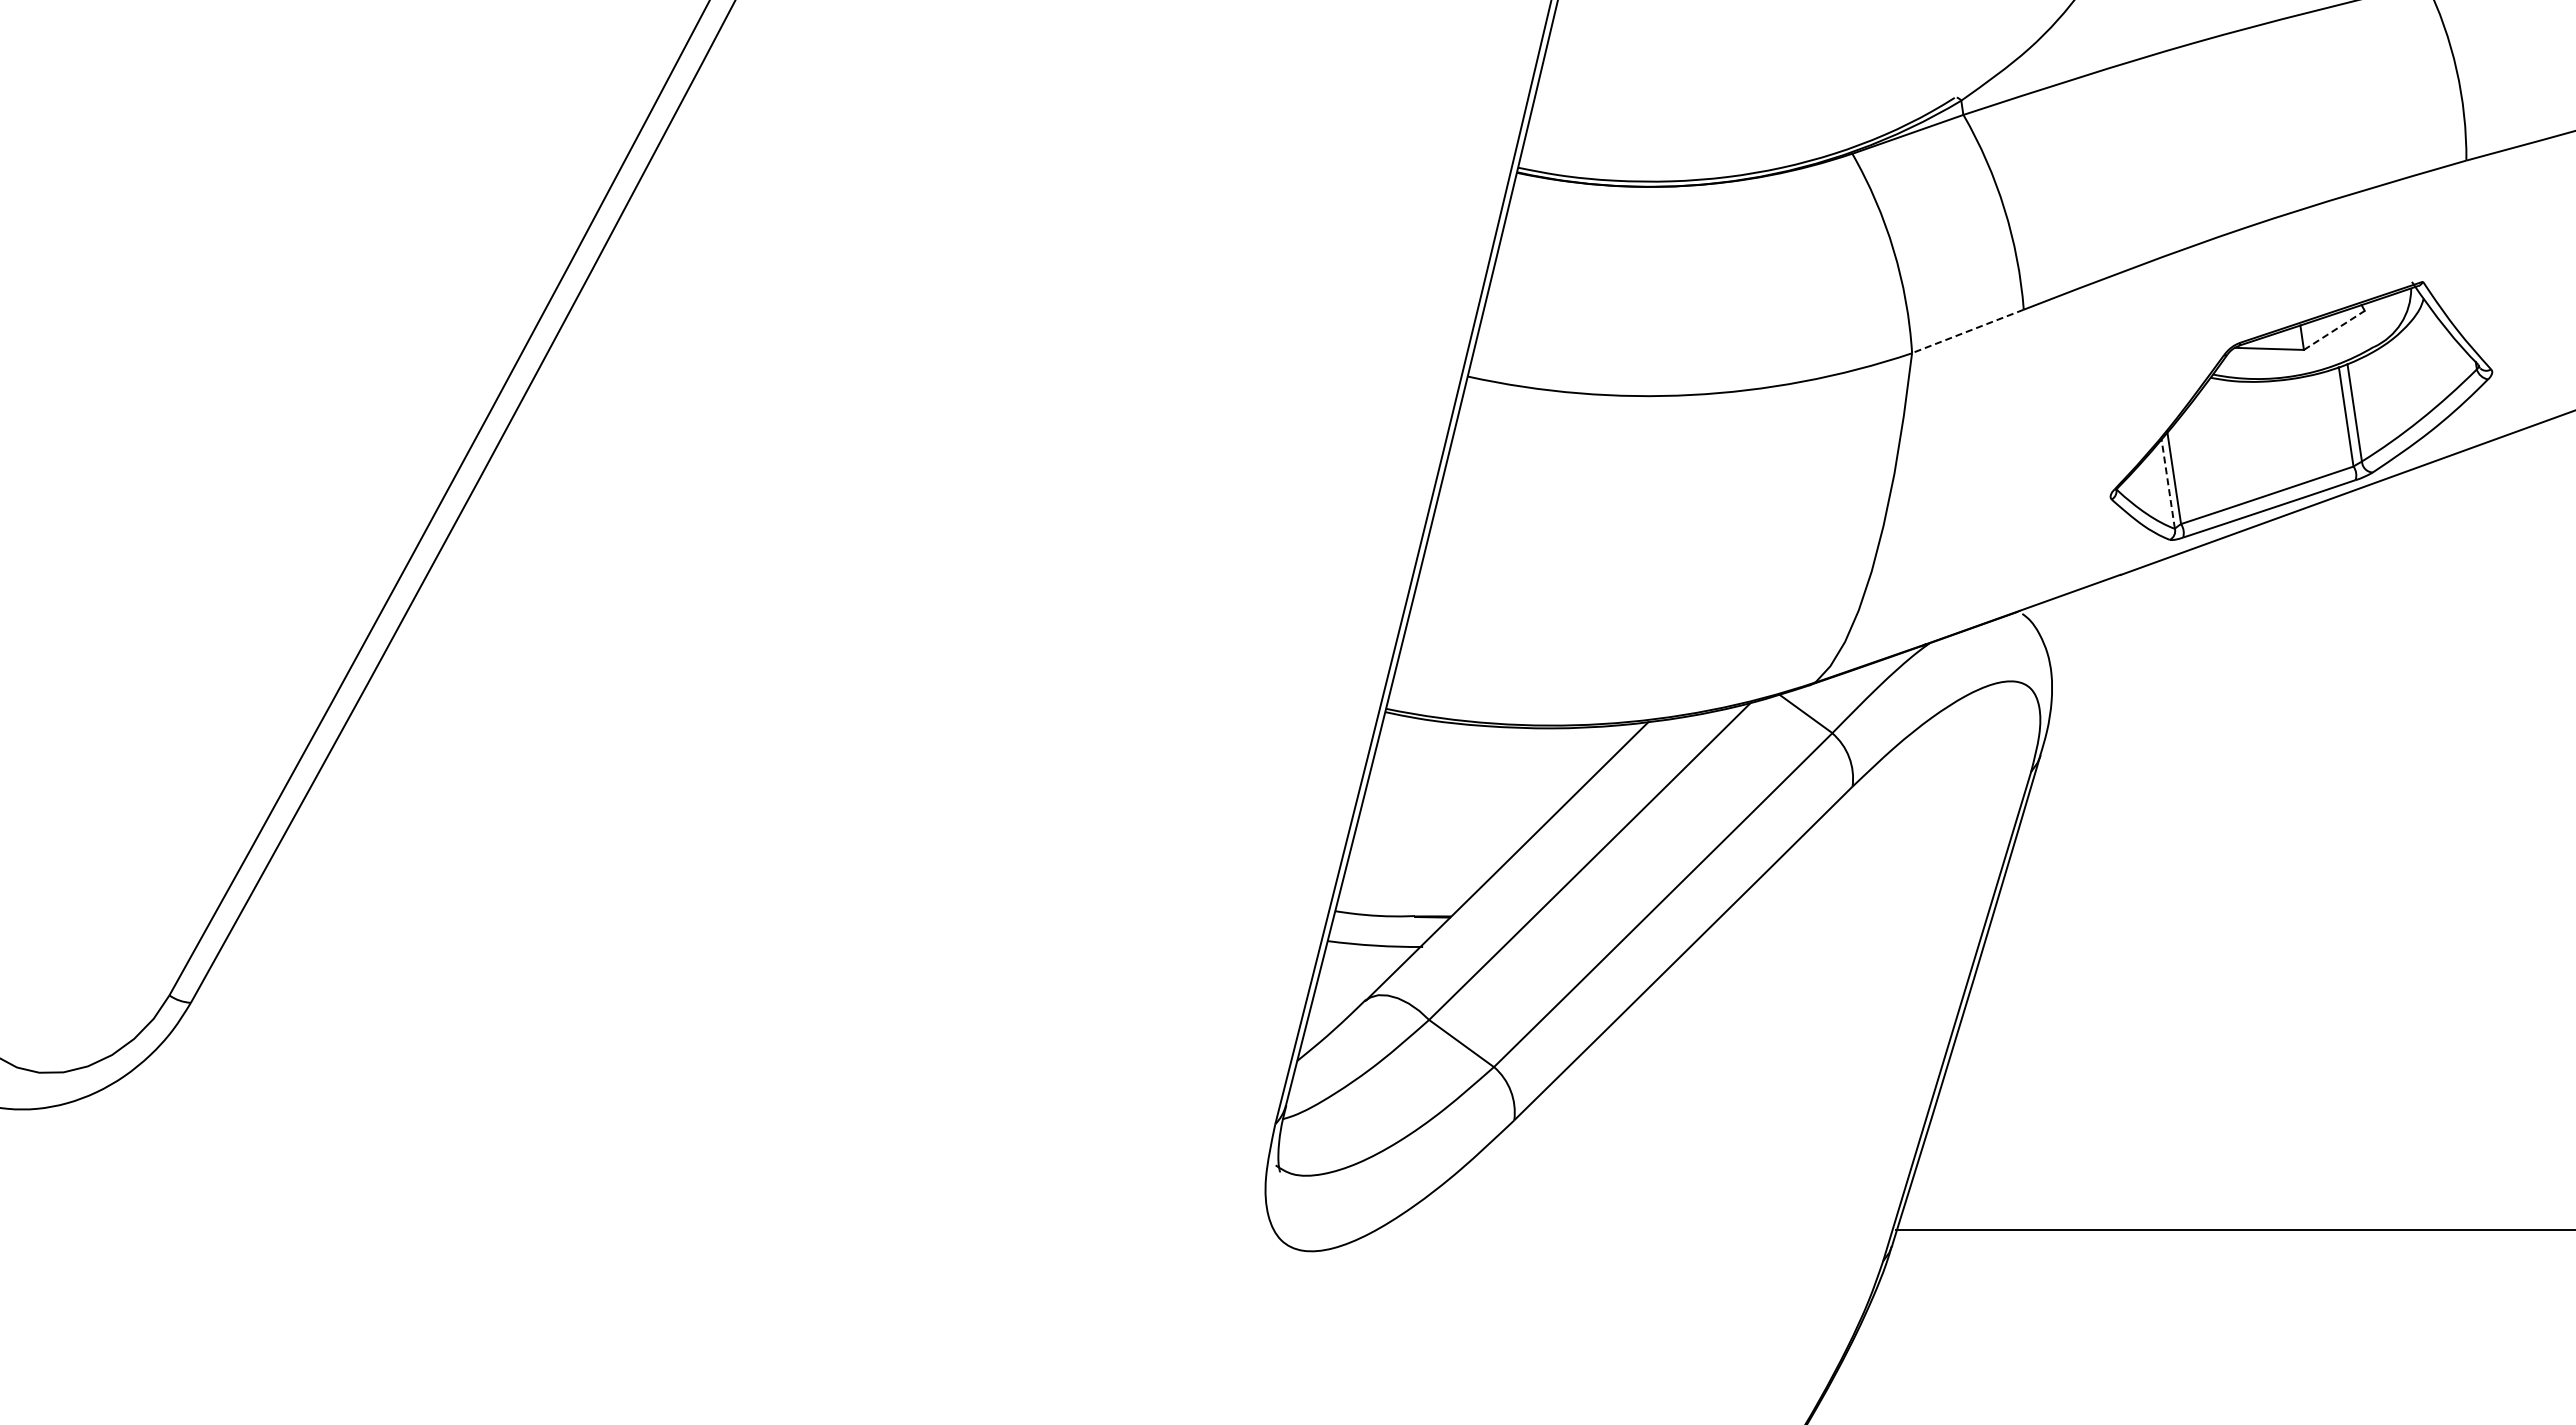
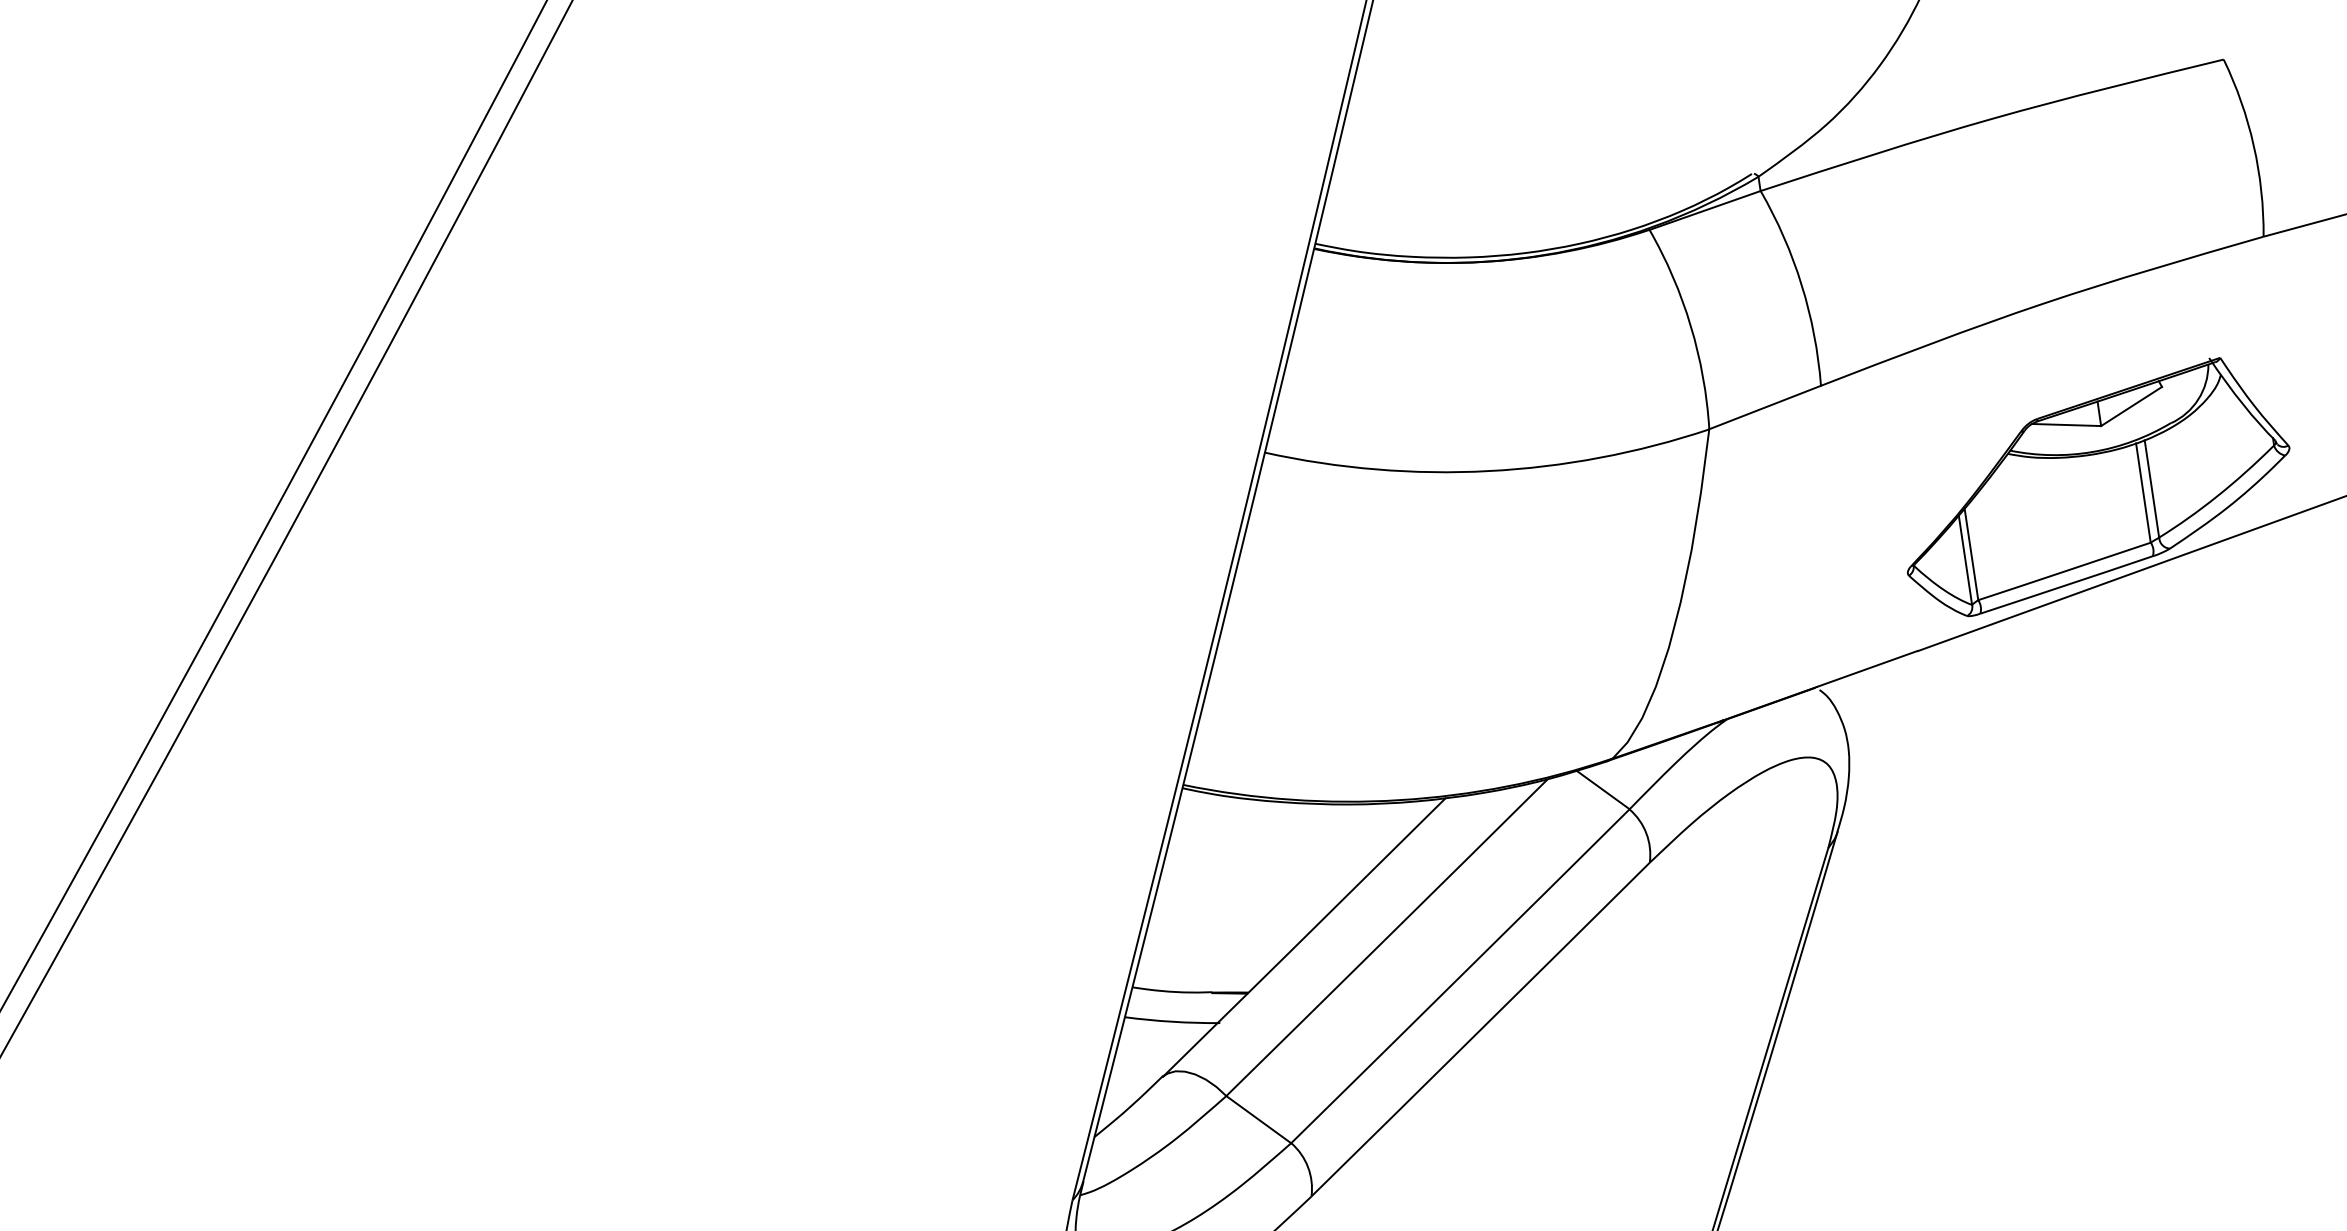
line: (2334, 330) -> (2131, 406), dashed -> solid
line: (1967, 331) -> (1764, 407), dashed -> solid
line: (2168, 483) -> (1965, 559), dashed -> solid

